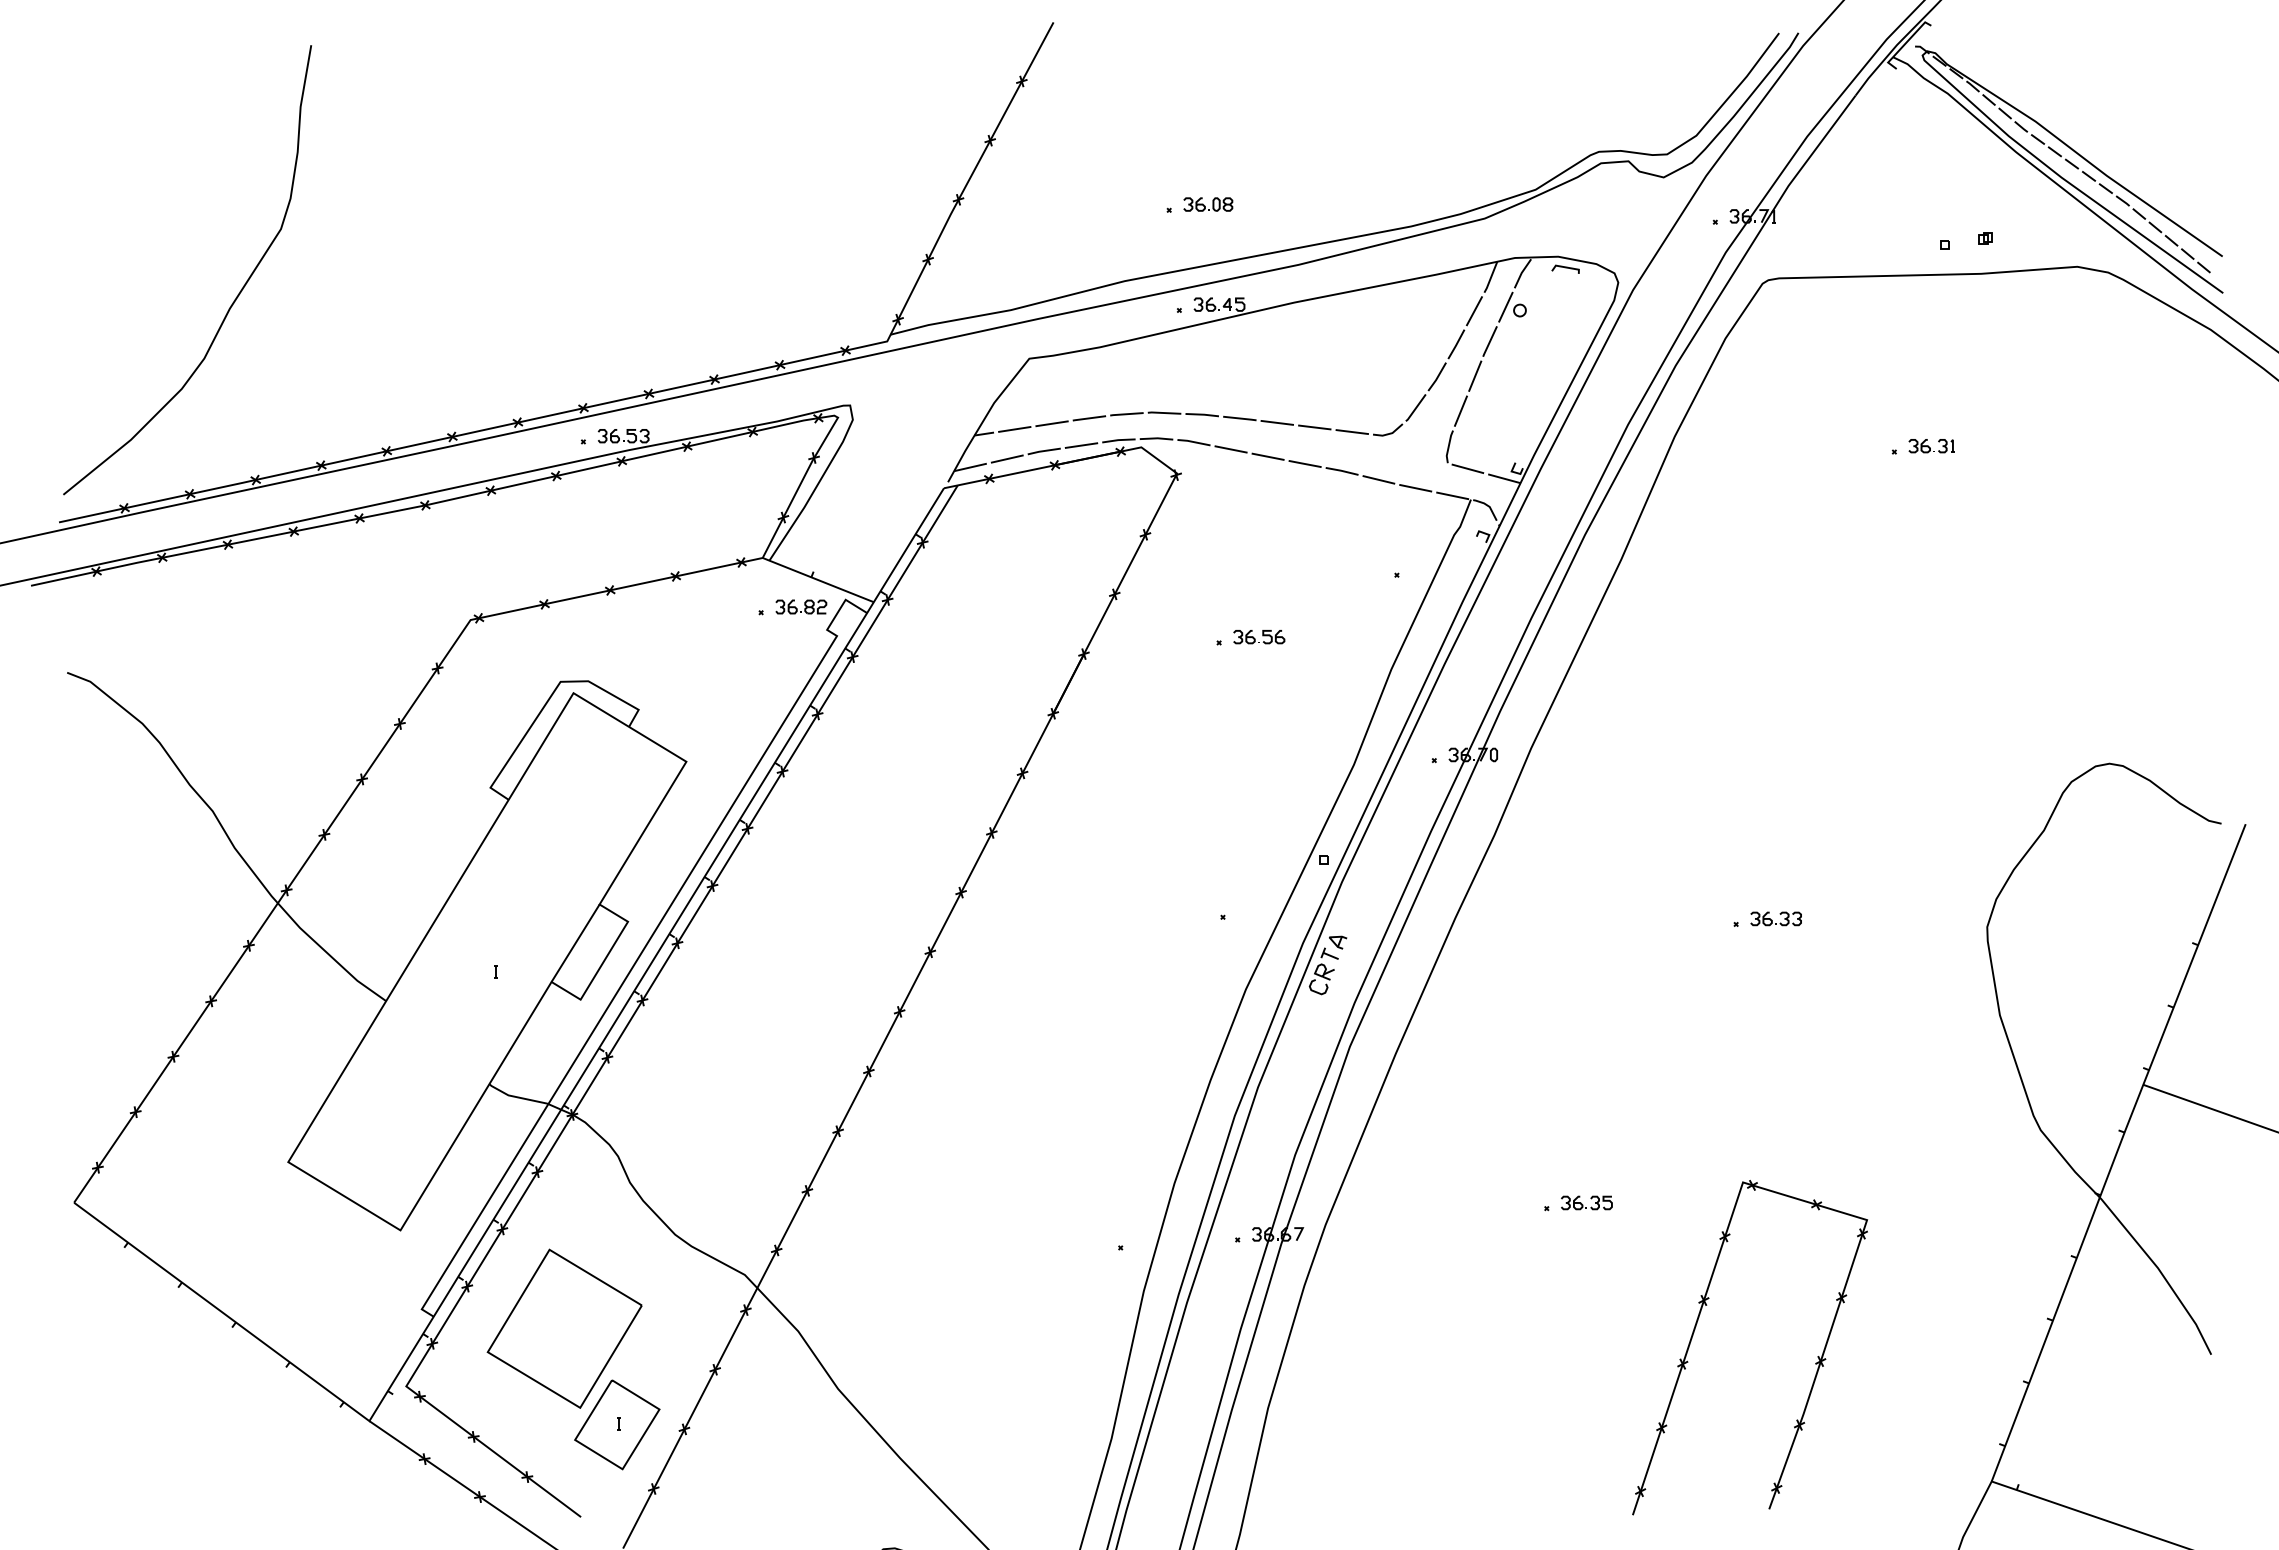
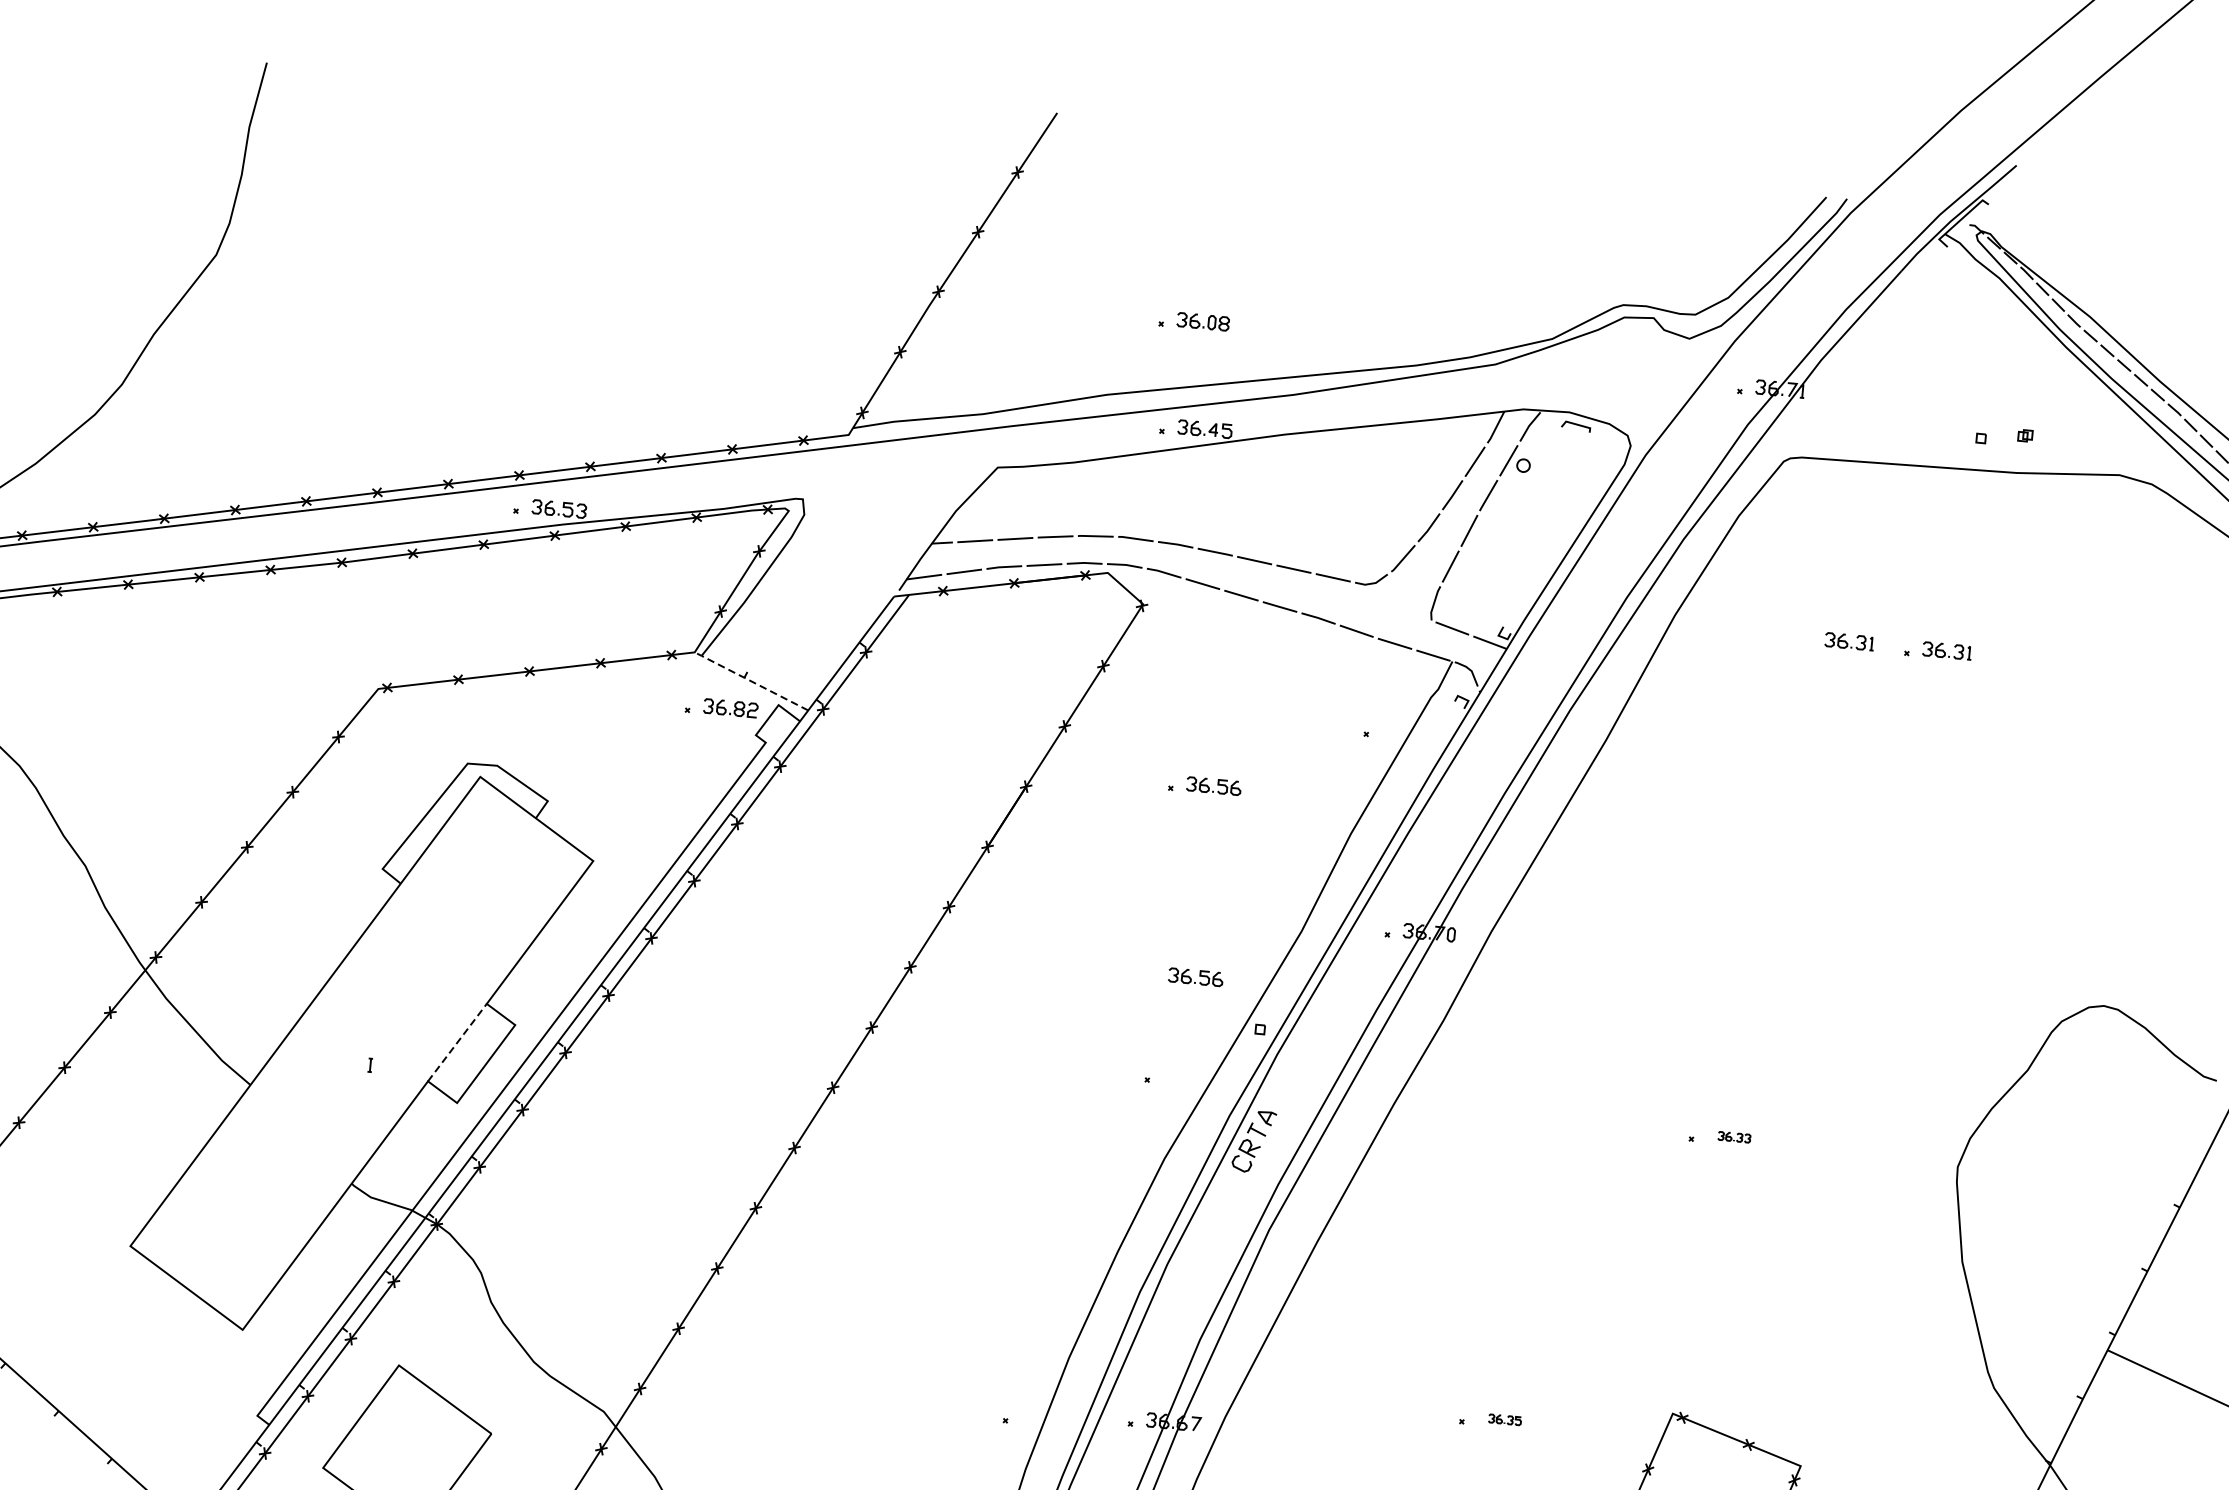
part: (1839, 446) -> (1849, 642), added
line: (816, 579) -> (749, 680), solid -> dashed
part: (1259, 817) -> (1196, 977), added
part: (1775, 918) -> (1733, 1136), size x0.6
line: (575, 943) -> (457, 1042), solid -> dashed
part: (1586, 1202) -> (1504, 1419), size x0.6

